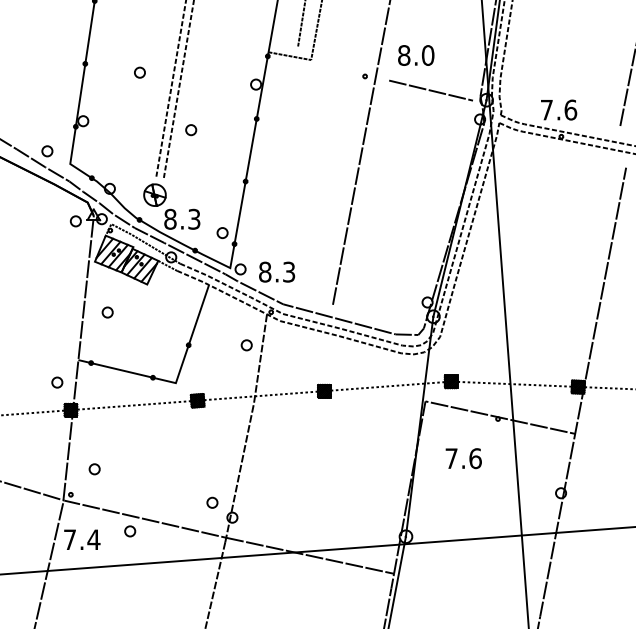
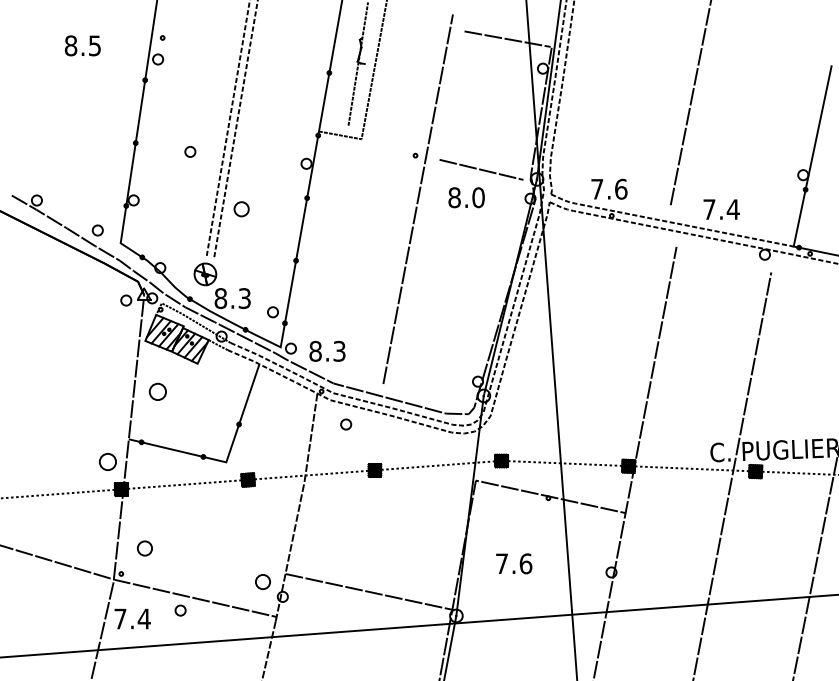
text: (416, 55) -> (466, 197), moved
part: (191, 130) -> (241, 209), size x1.4
part: (108, 312) -> (158, 391), size x1.6
part: (247, 345) -> (346, 424), moved
part: (57, 382) -> (107, 461), size x1.6
text: (464, 458) -> (514, 563), moved
part: (95, 469) -> (145, 548), size x1.4
part: (212, 502) -> (262, 581), size x1.4
line: (310, 556) -> (369, 592), moved

